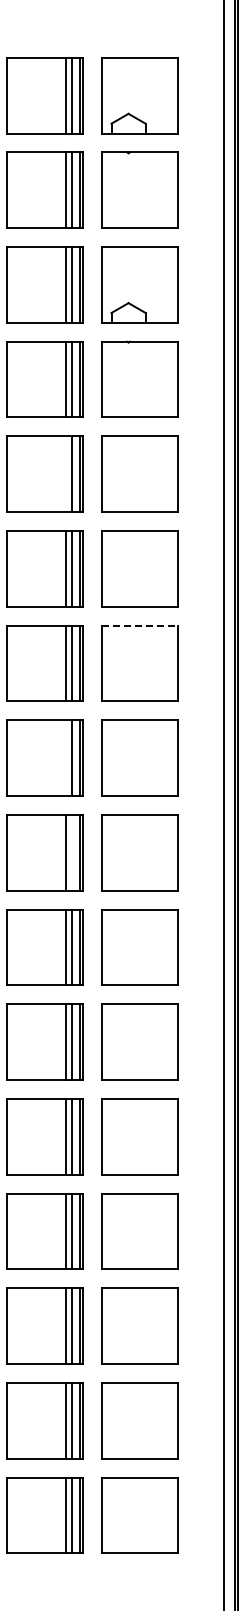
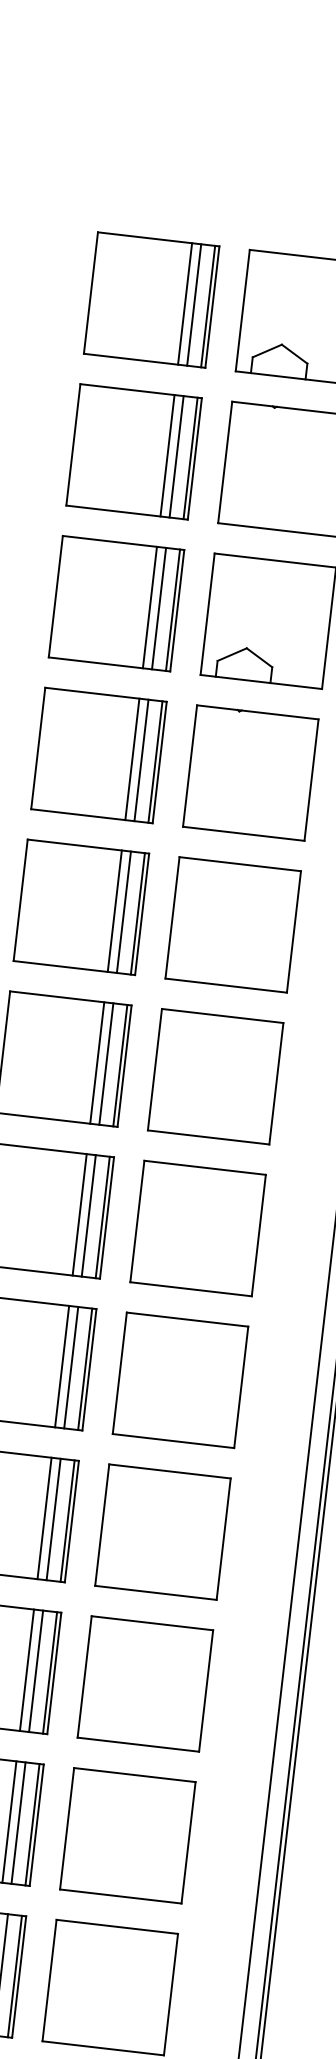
line: (66, 474) -> (115, 911), added
line: (139, 625) -> (204, 1167), dashed -> solid
line: (66, 758) -> (62, 1367), added
line: (71, 852) -> (53, 1518), added

